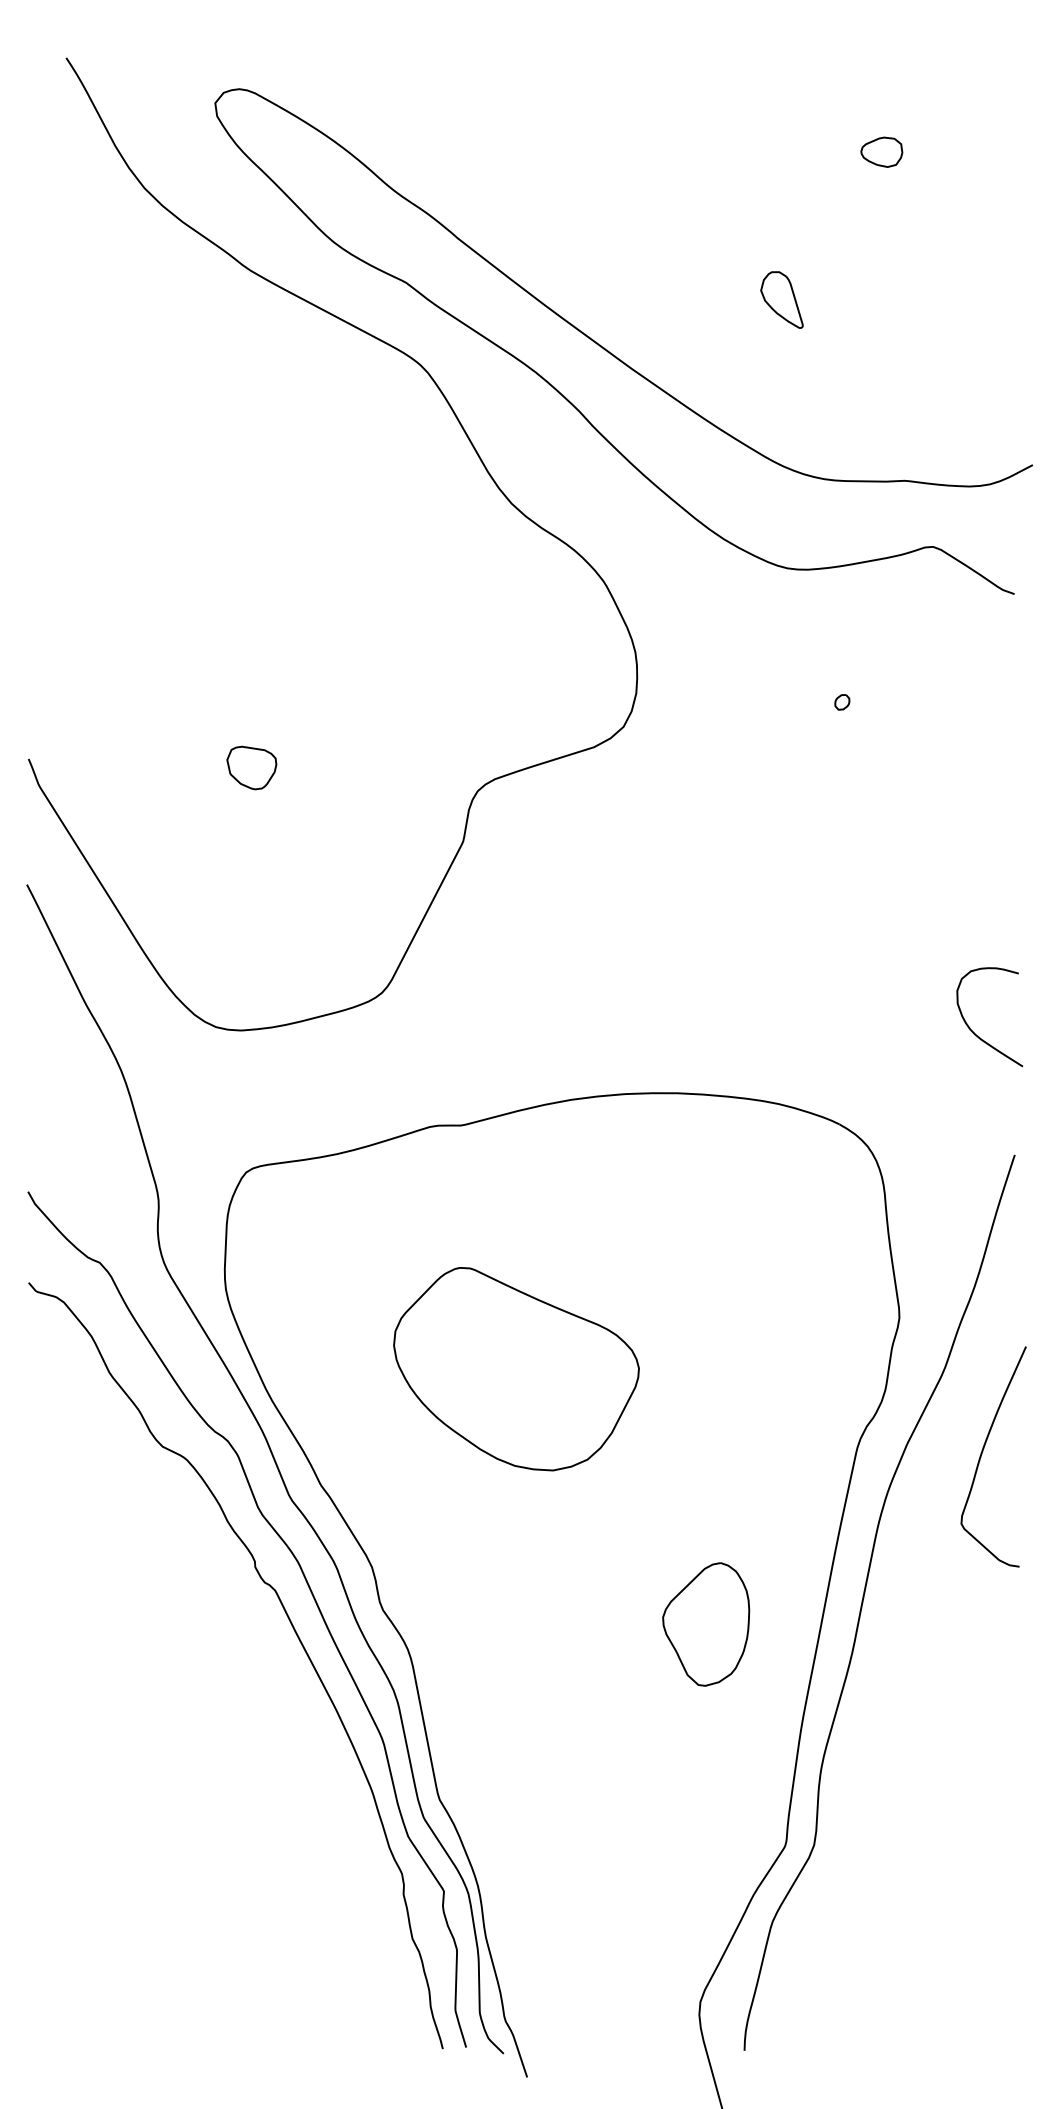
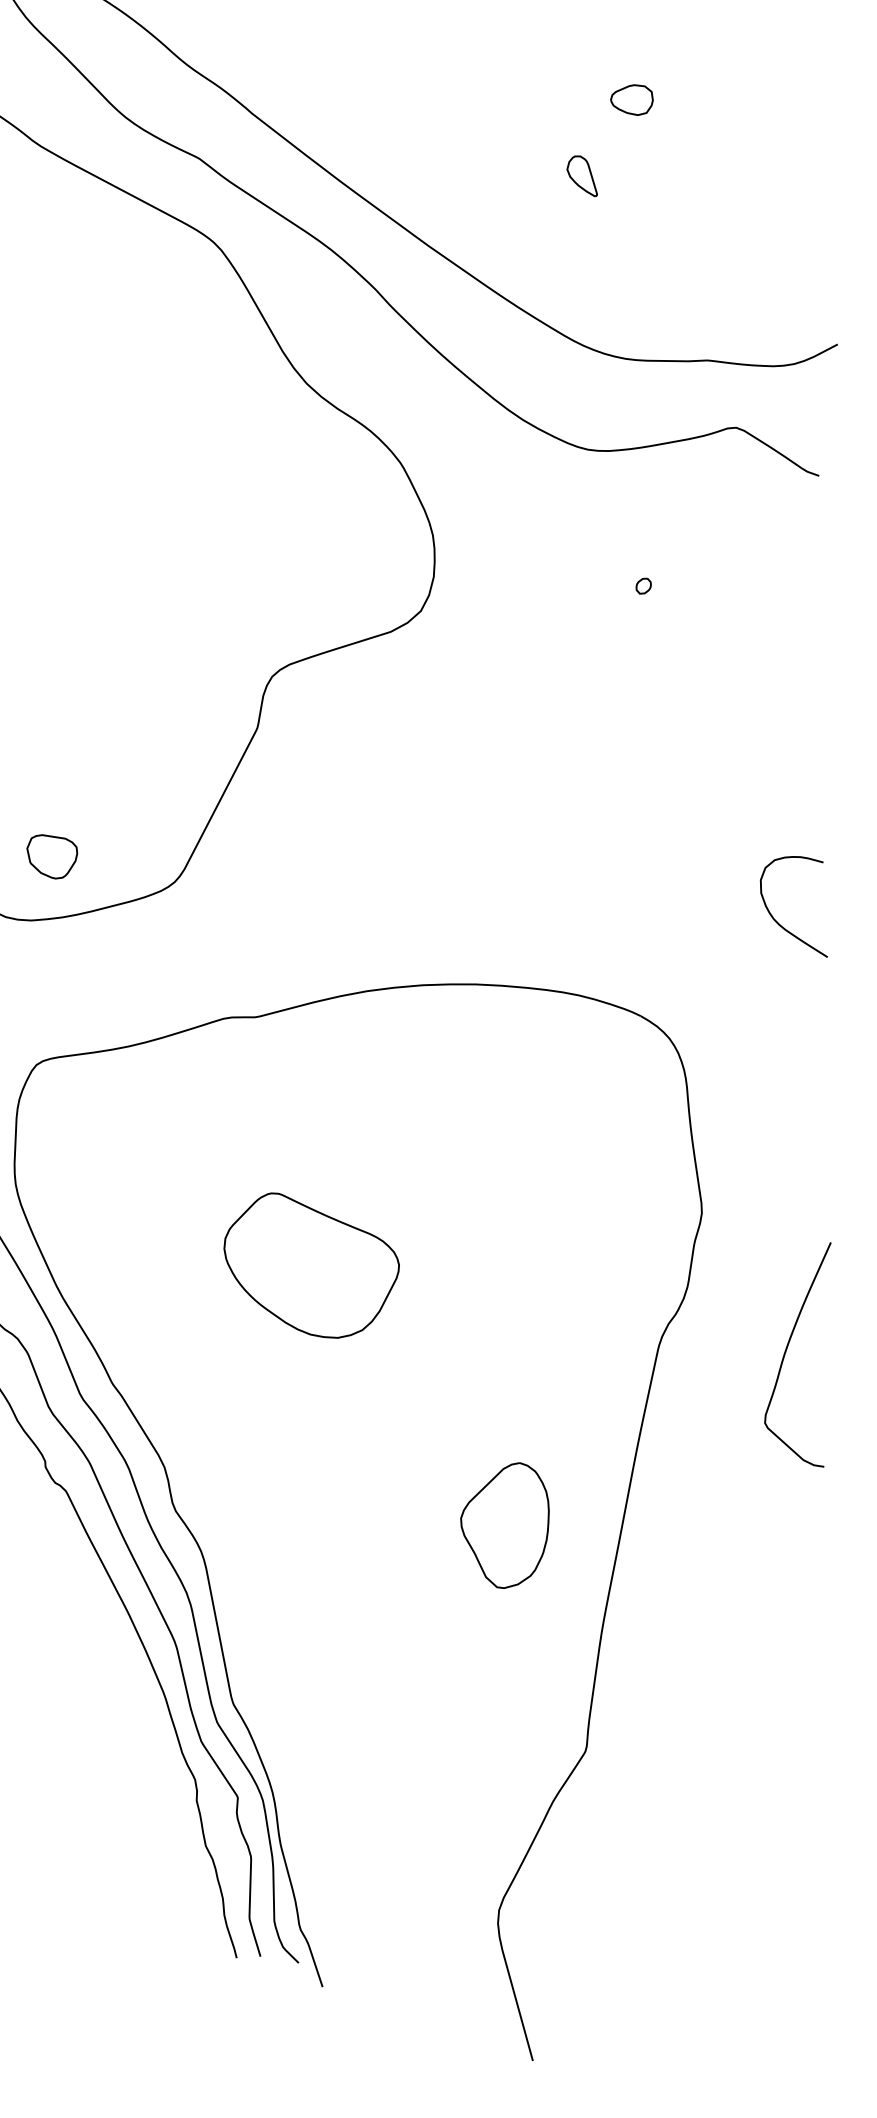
part: (881, 151) -> (631, 99), moved
part: (781, 299) -> (581, 175), size x0.7
part: (251, 767) -> (51, 856), moved
part: (516, 1369) -> (311, 1265), size x0.7
curve: (864, 1598) -> (666, 1499), removed

